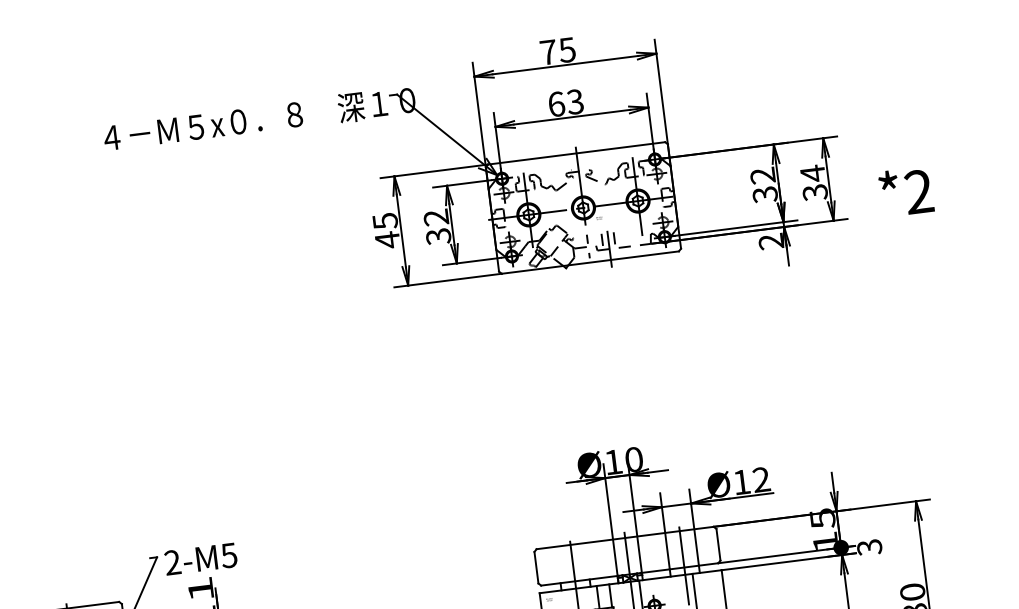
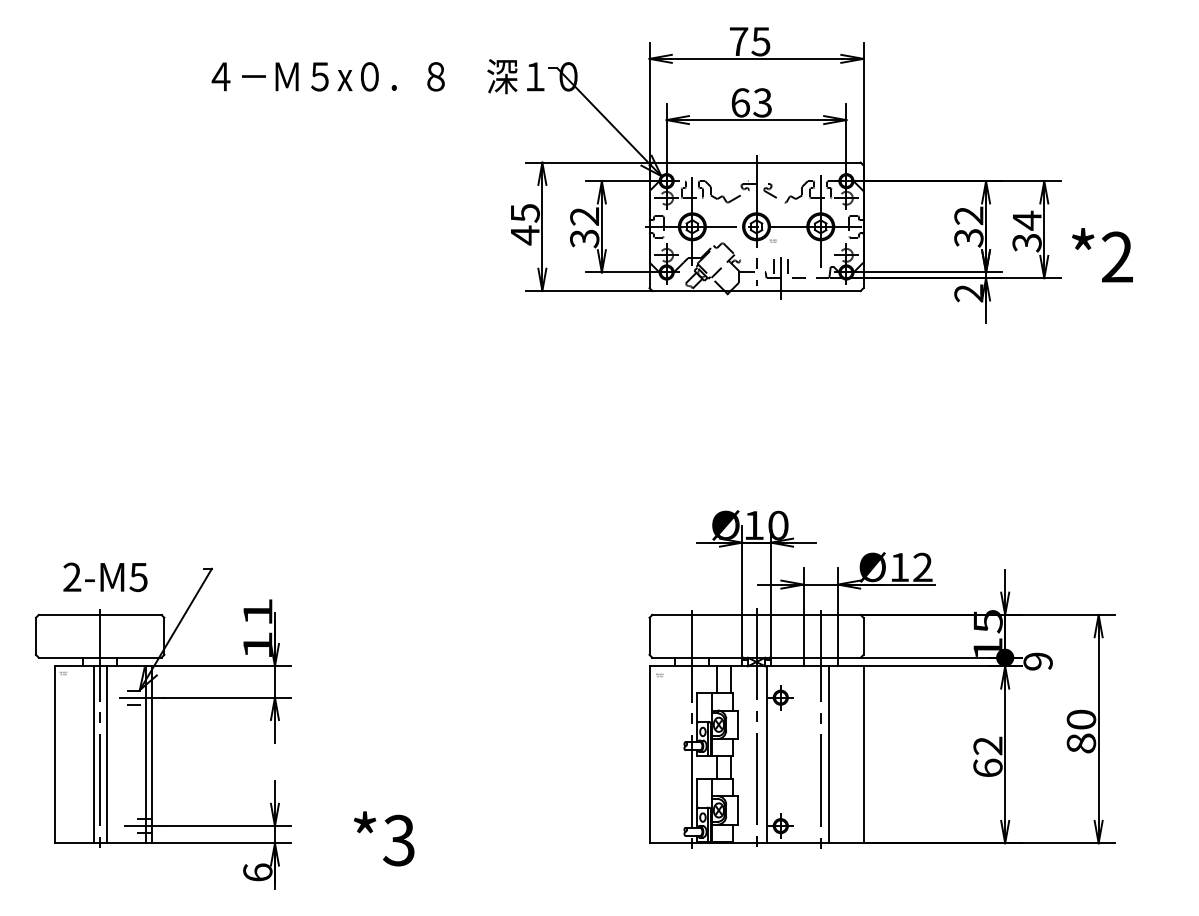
text: (906, 191) -> (1102, 255), moved
text: (869, 547) -> (1037, 661), 3 -> 9
text: (201, 559) -> (105, 577), moved

